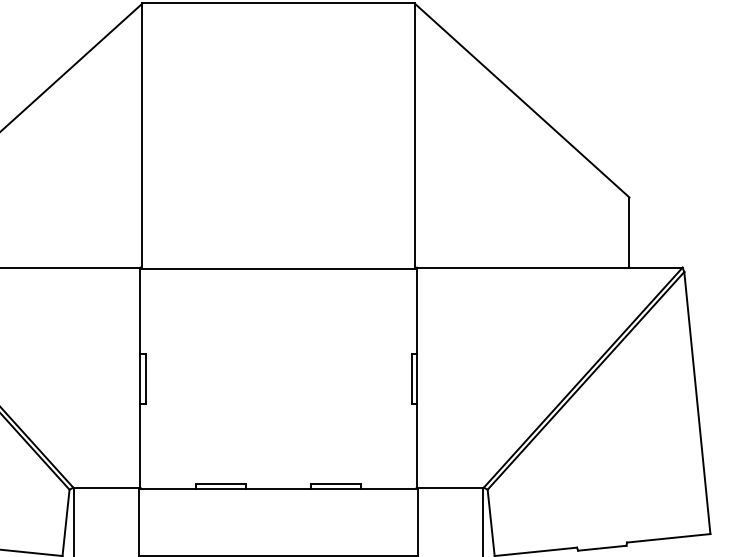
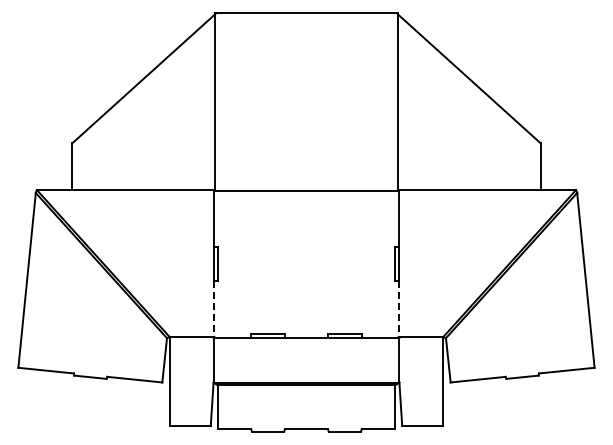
line: (140, 445) -> (214, 308), solid -> dashed
line: (416, 445) -> (398, 308), solid -> dashed

